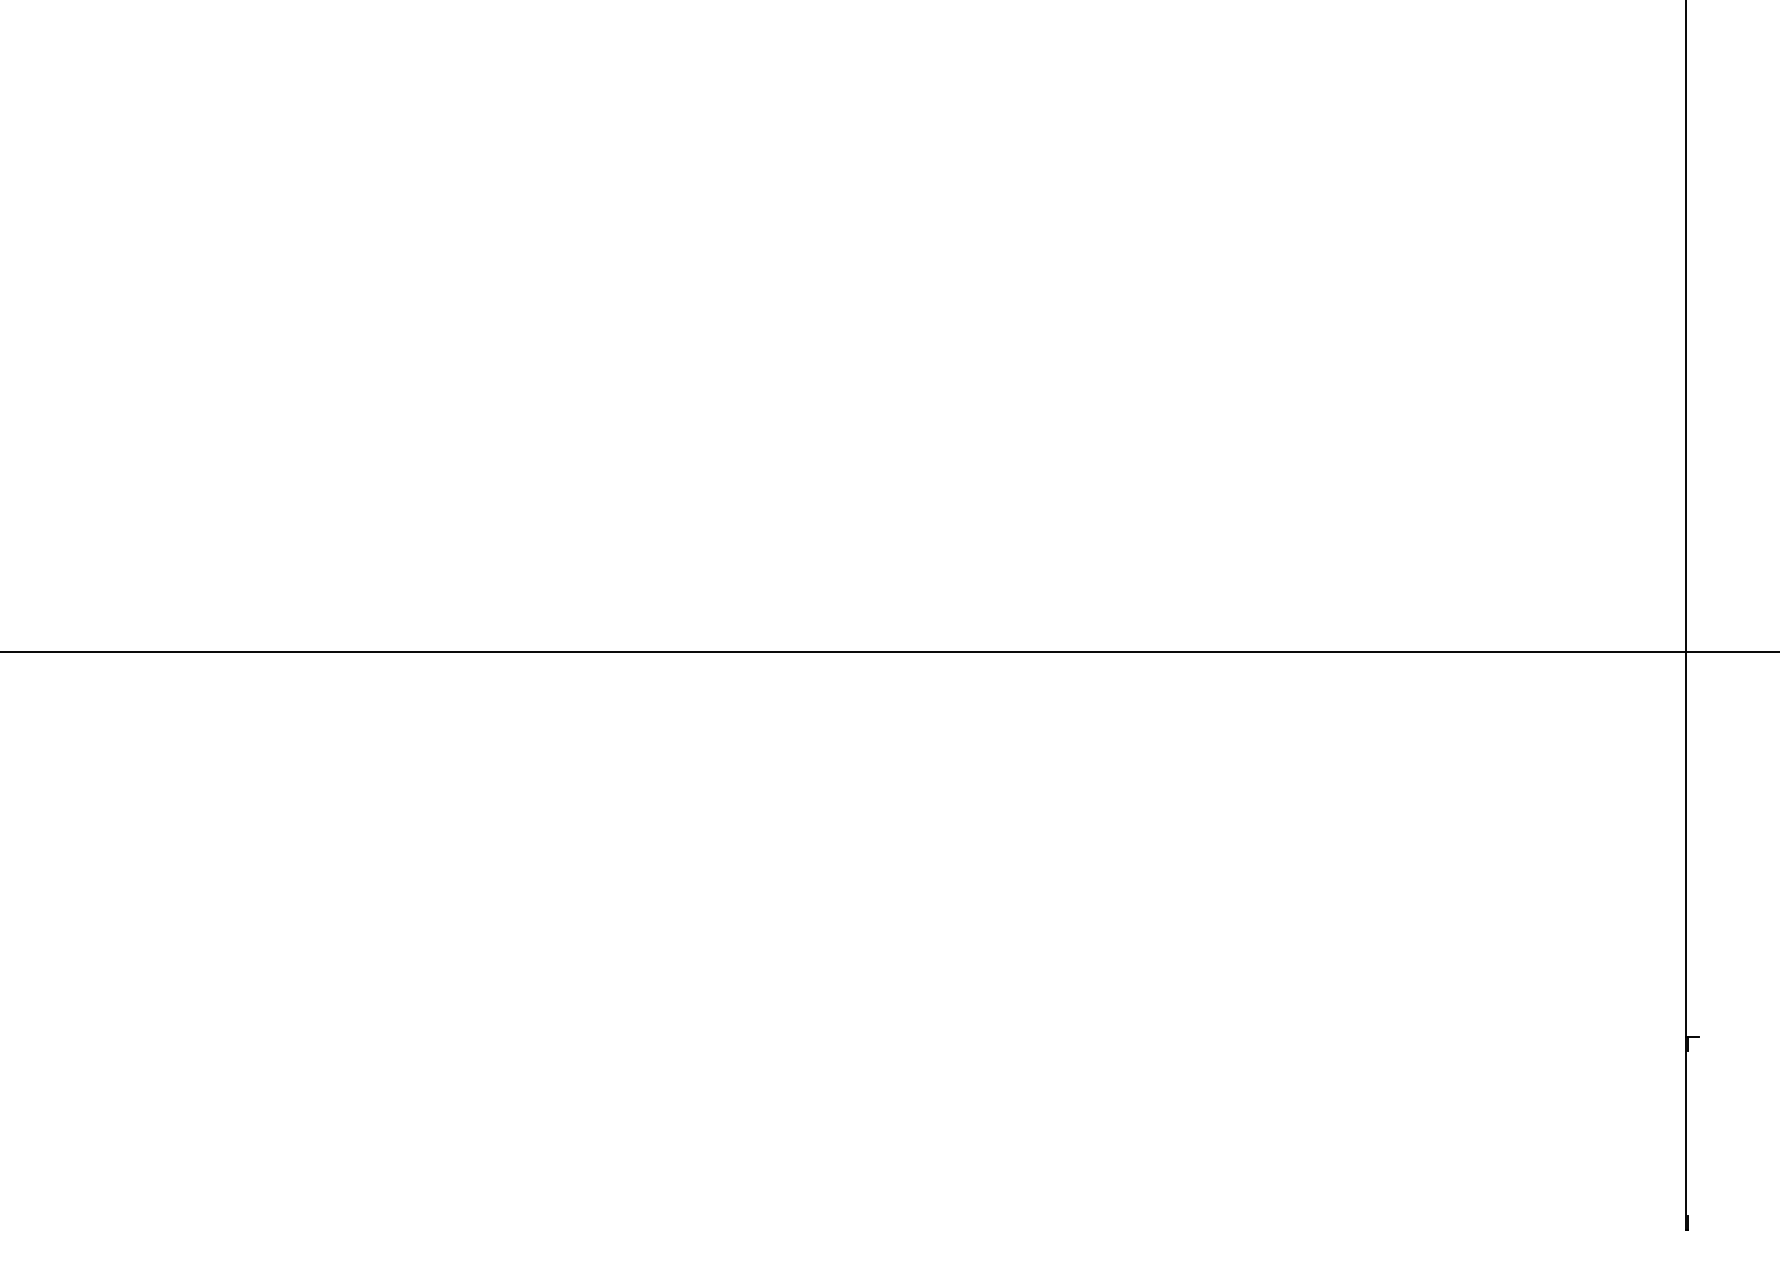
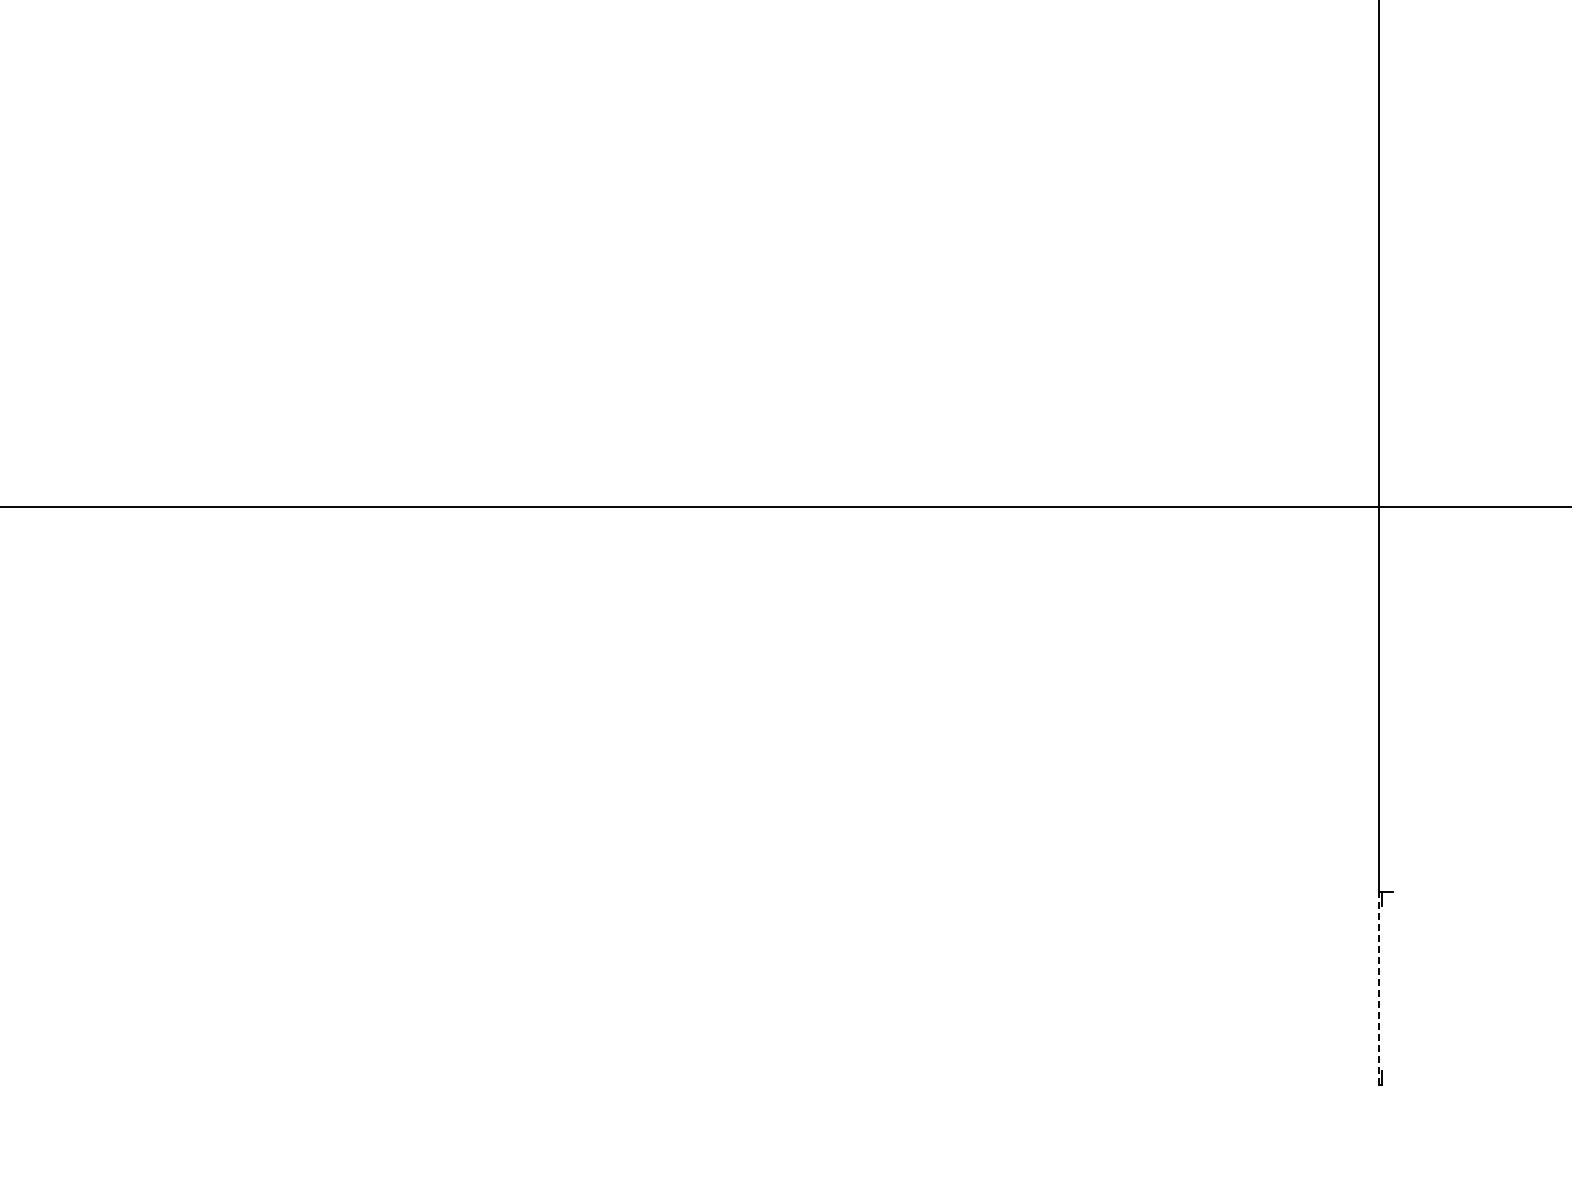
line: (1685, 1133) -> (1379, 988), solid -> dashed

